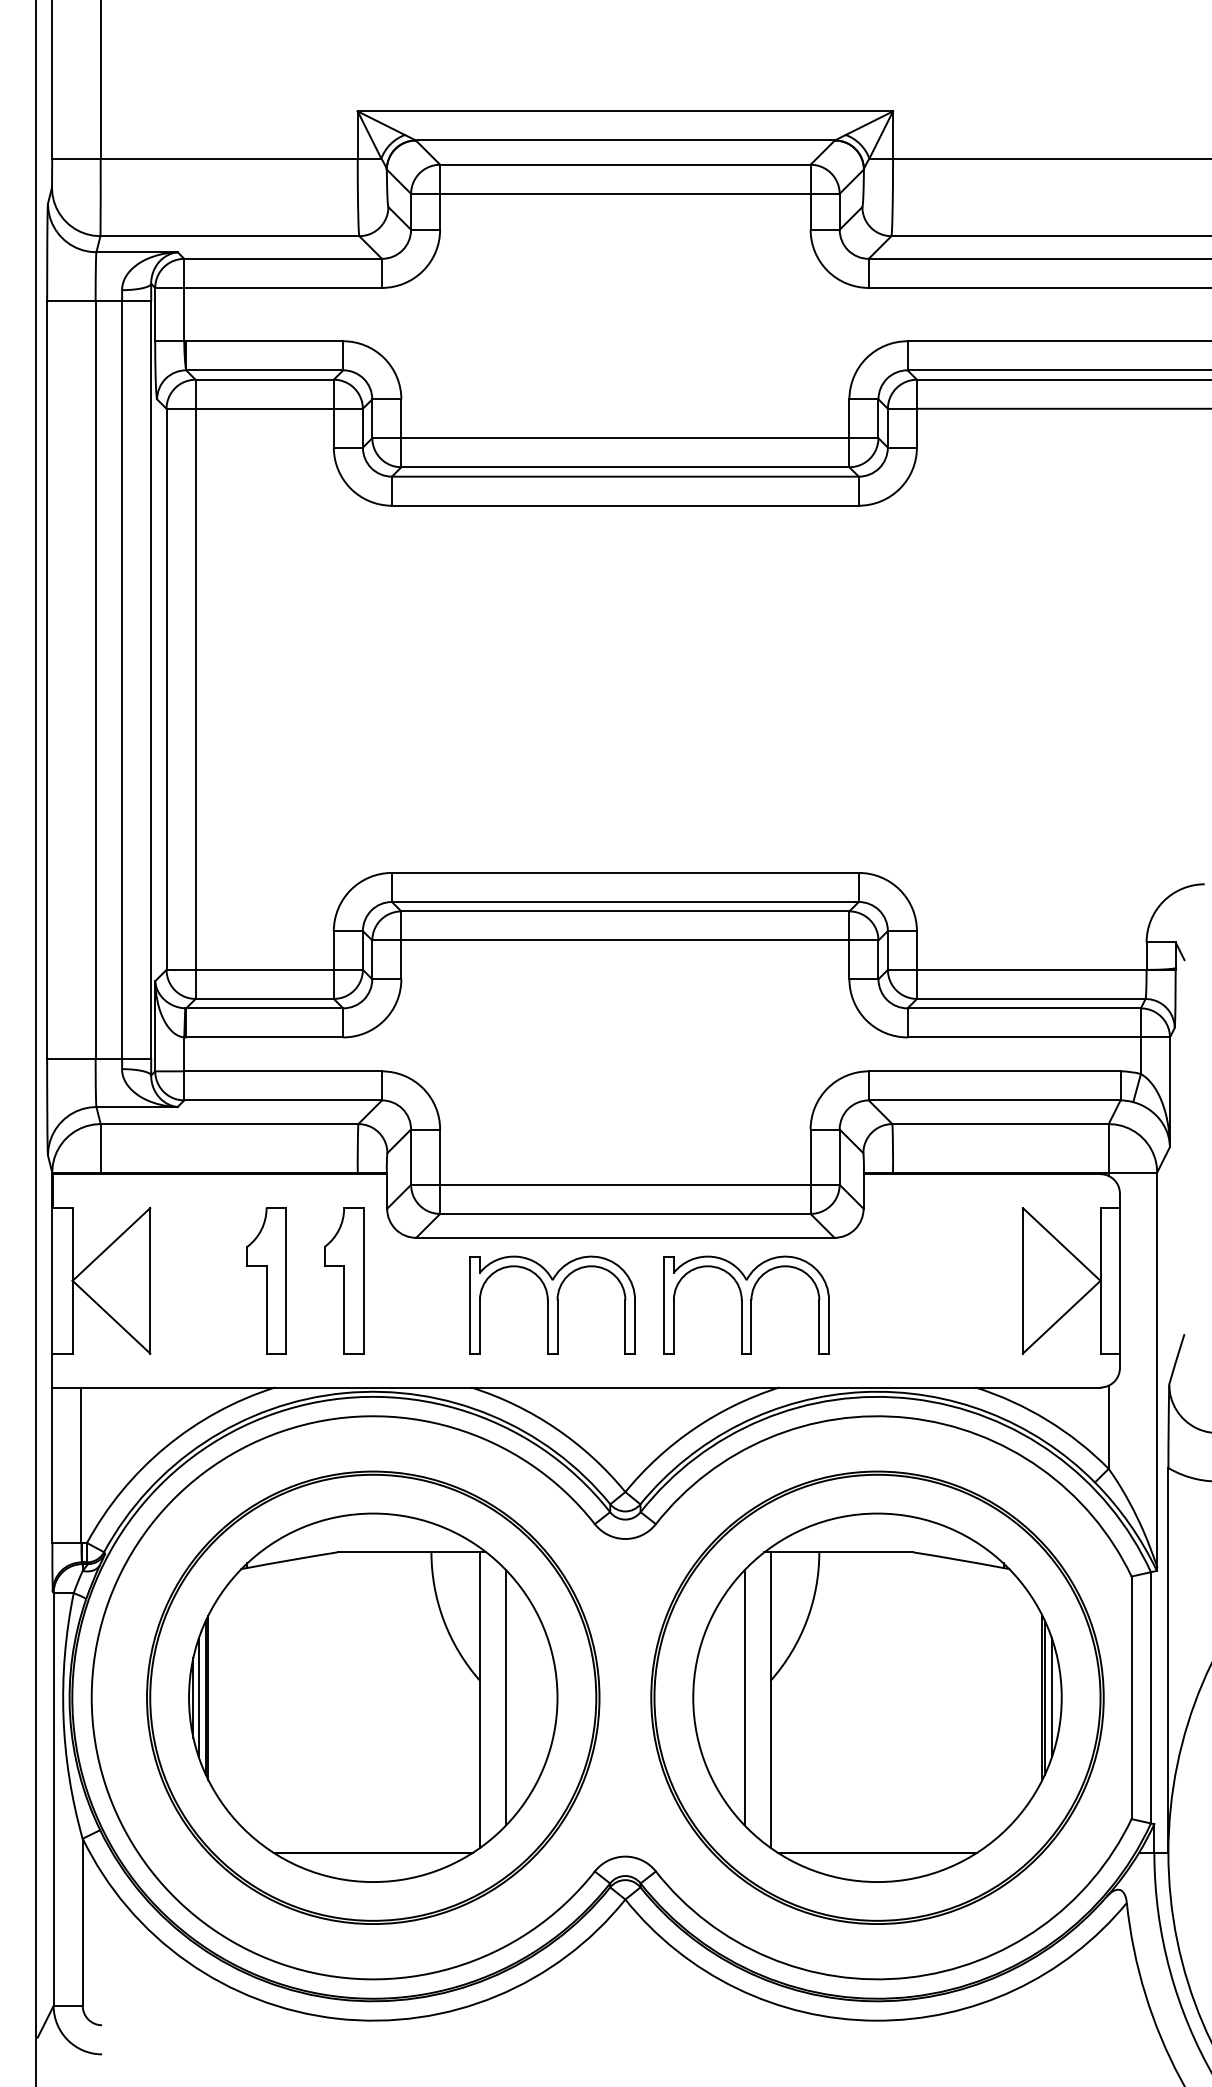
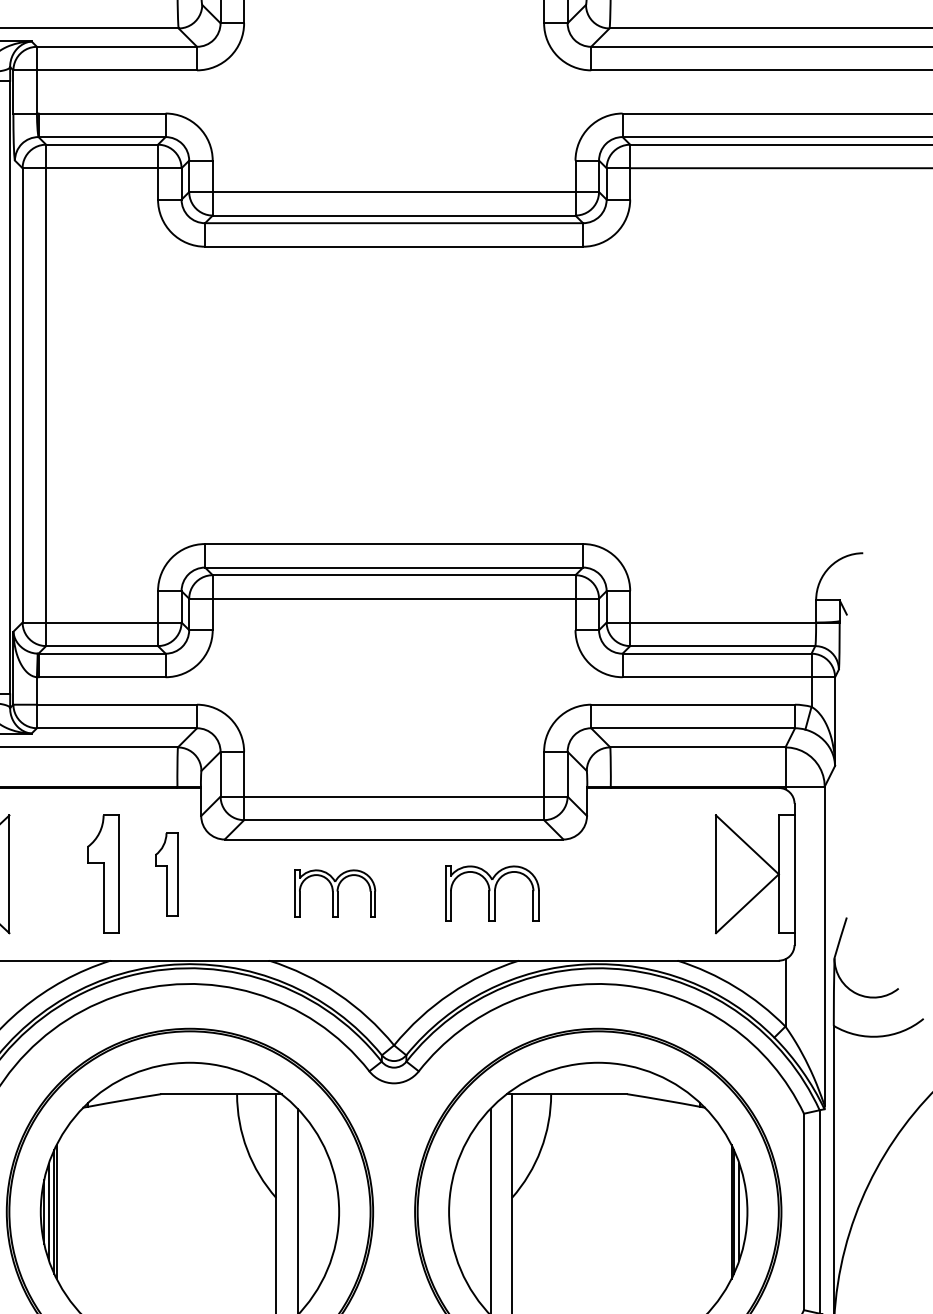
part: (344, 1280) -> (166, 874), size x0.7
part: (552, 1304) -> (335, 893), size x0.6
part: (746, 1304) -> (492, 893), size x0.7

